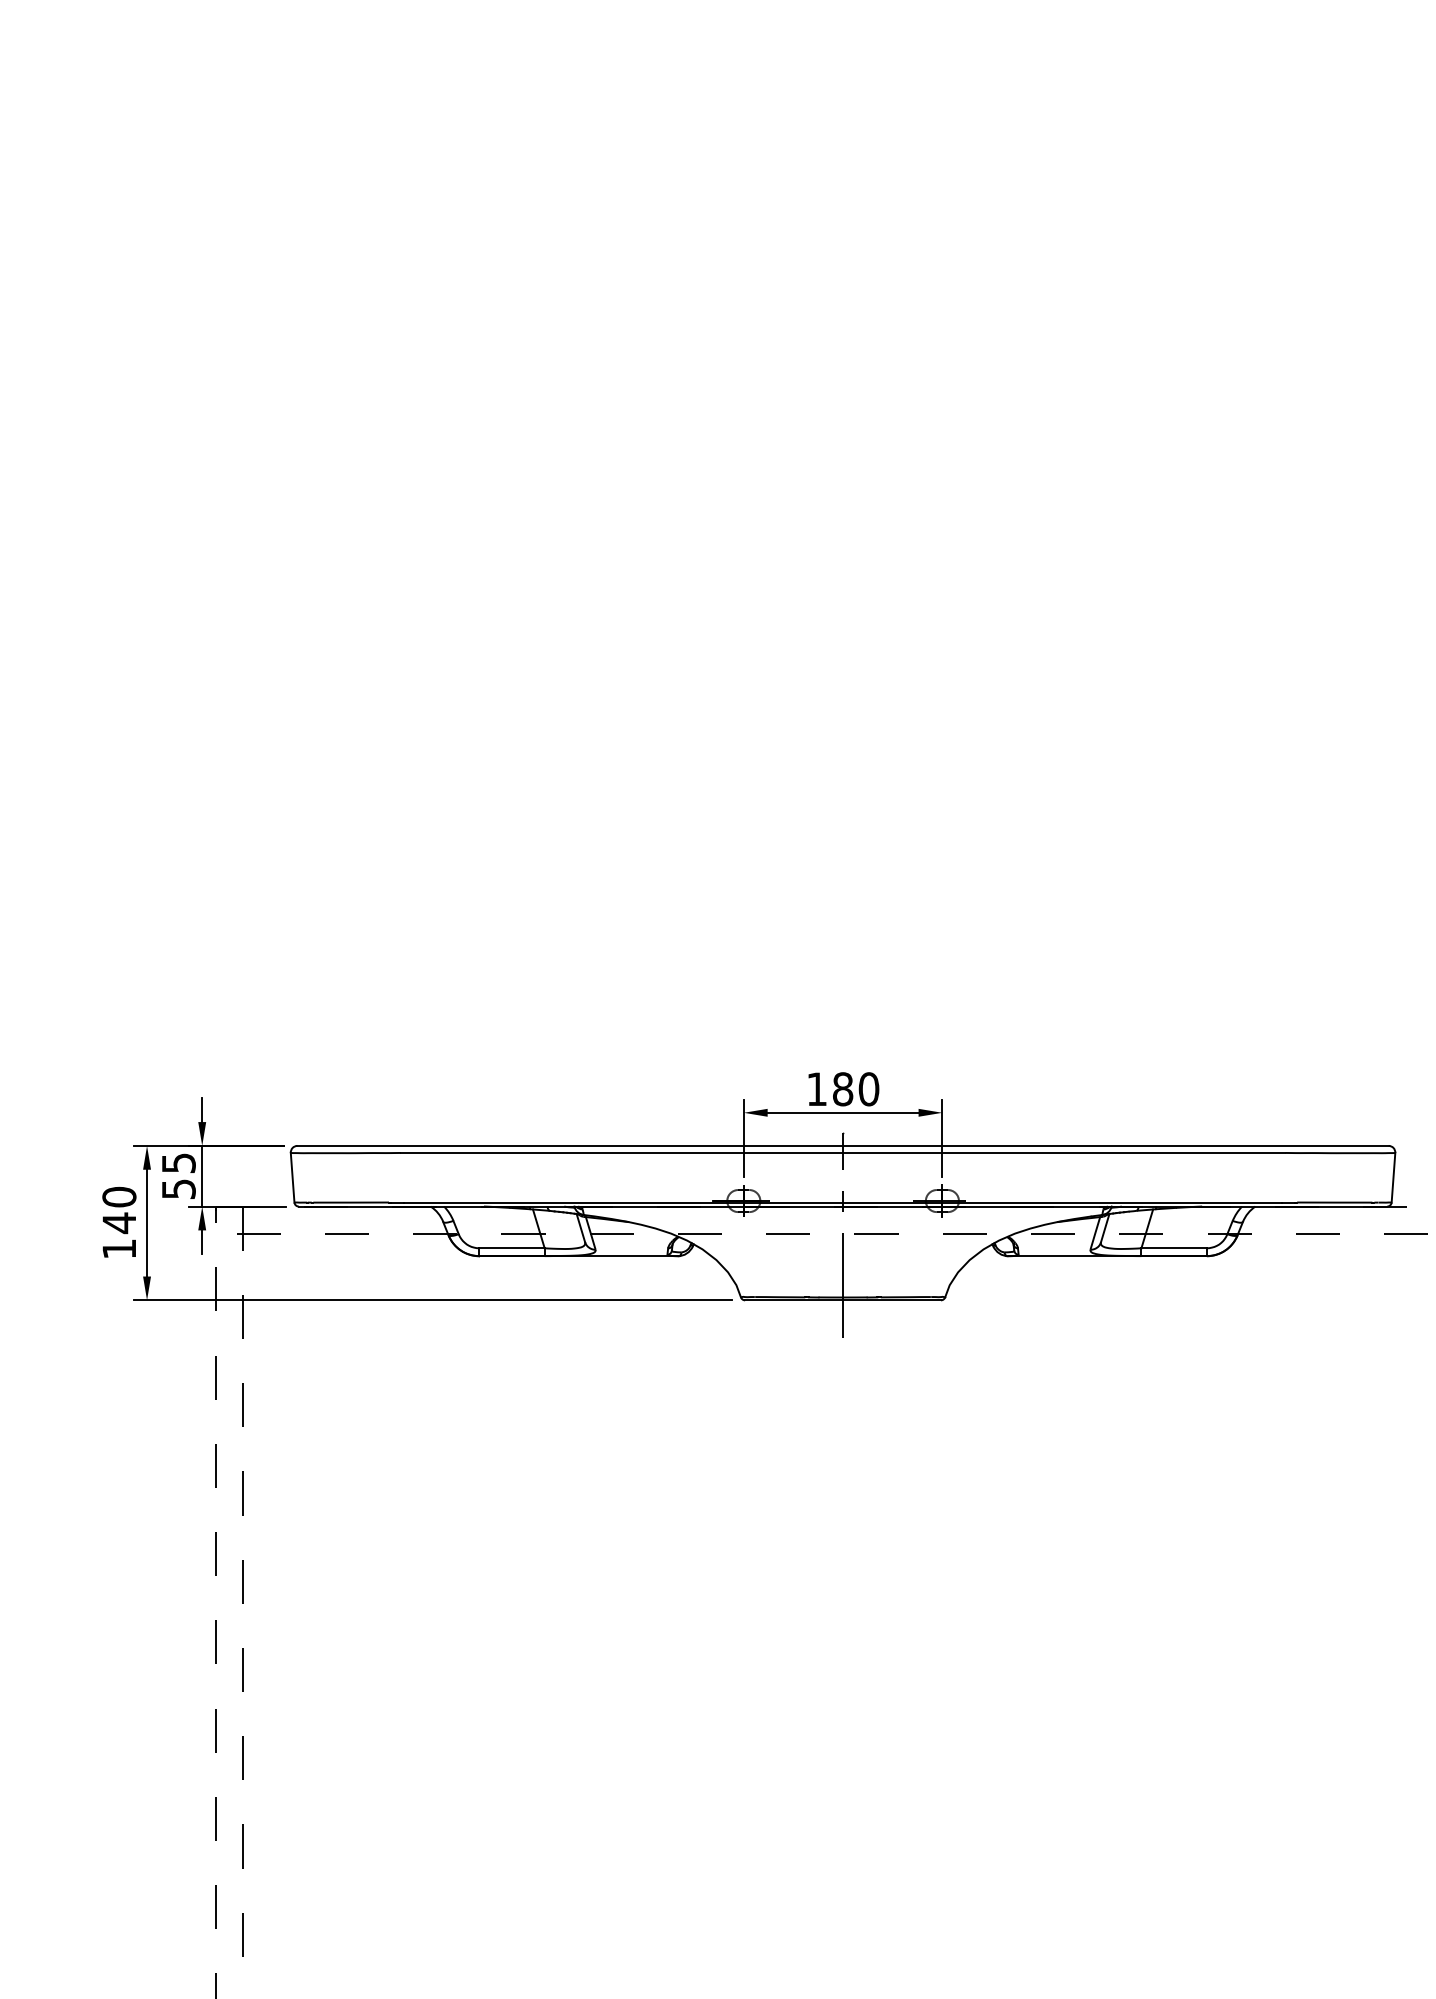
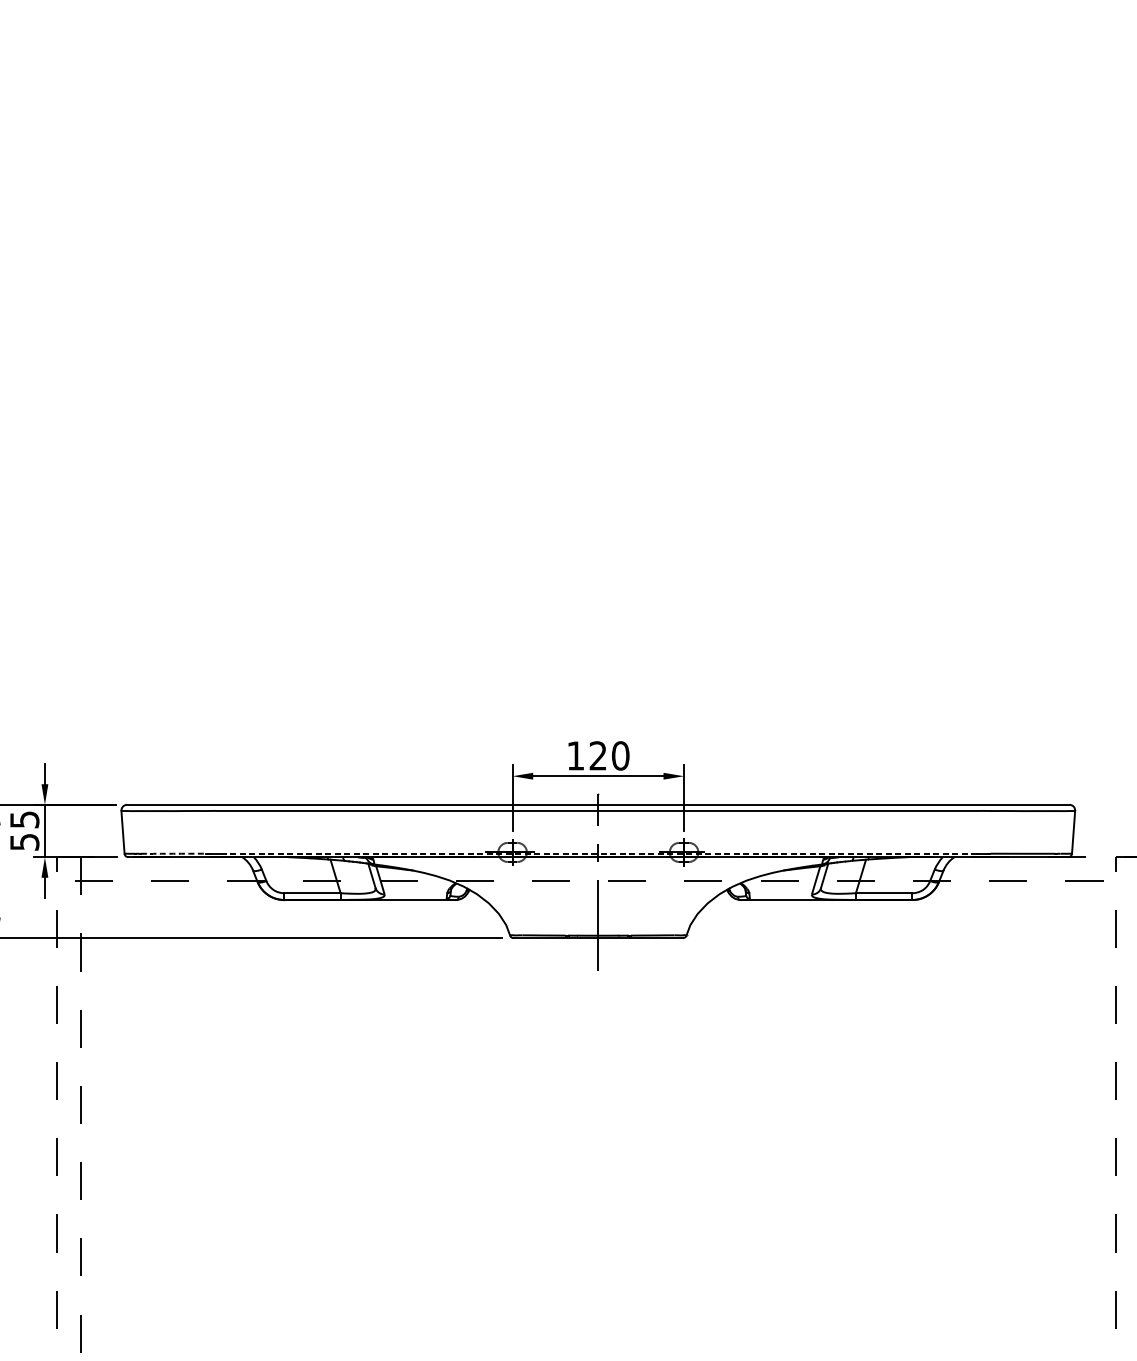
text: (843, 1089) -> (598, 756), 180 -> 120
arc: (351, 1202) -> (173, 853), solid -> dashed
line: (843, 1202) -> (598, 853), solid -> dashed

